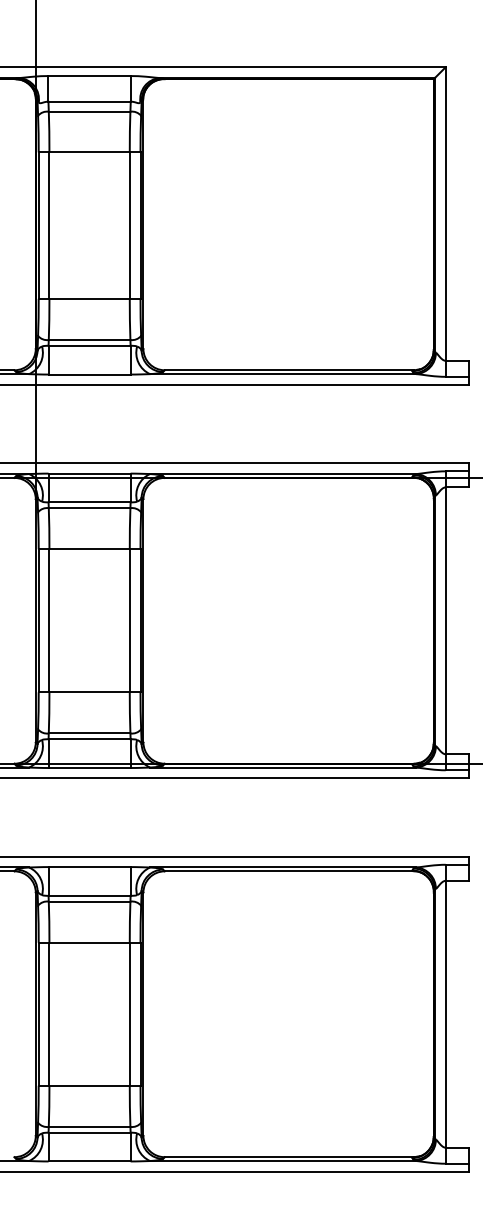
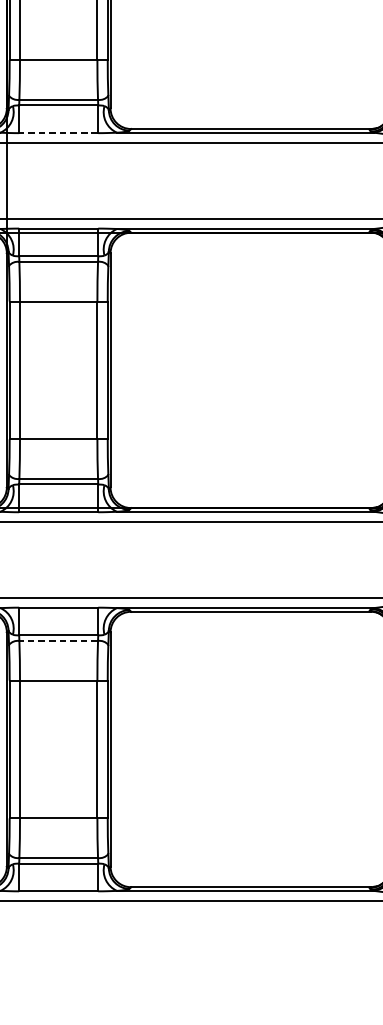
line: (89, 374) -> (58, 133), solid -> dashed
line: (89, 901) -> (58, 640), solid -> dashed

